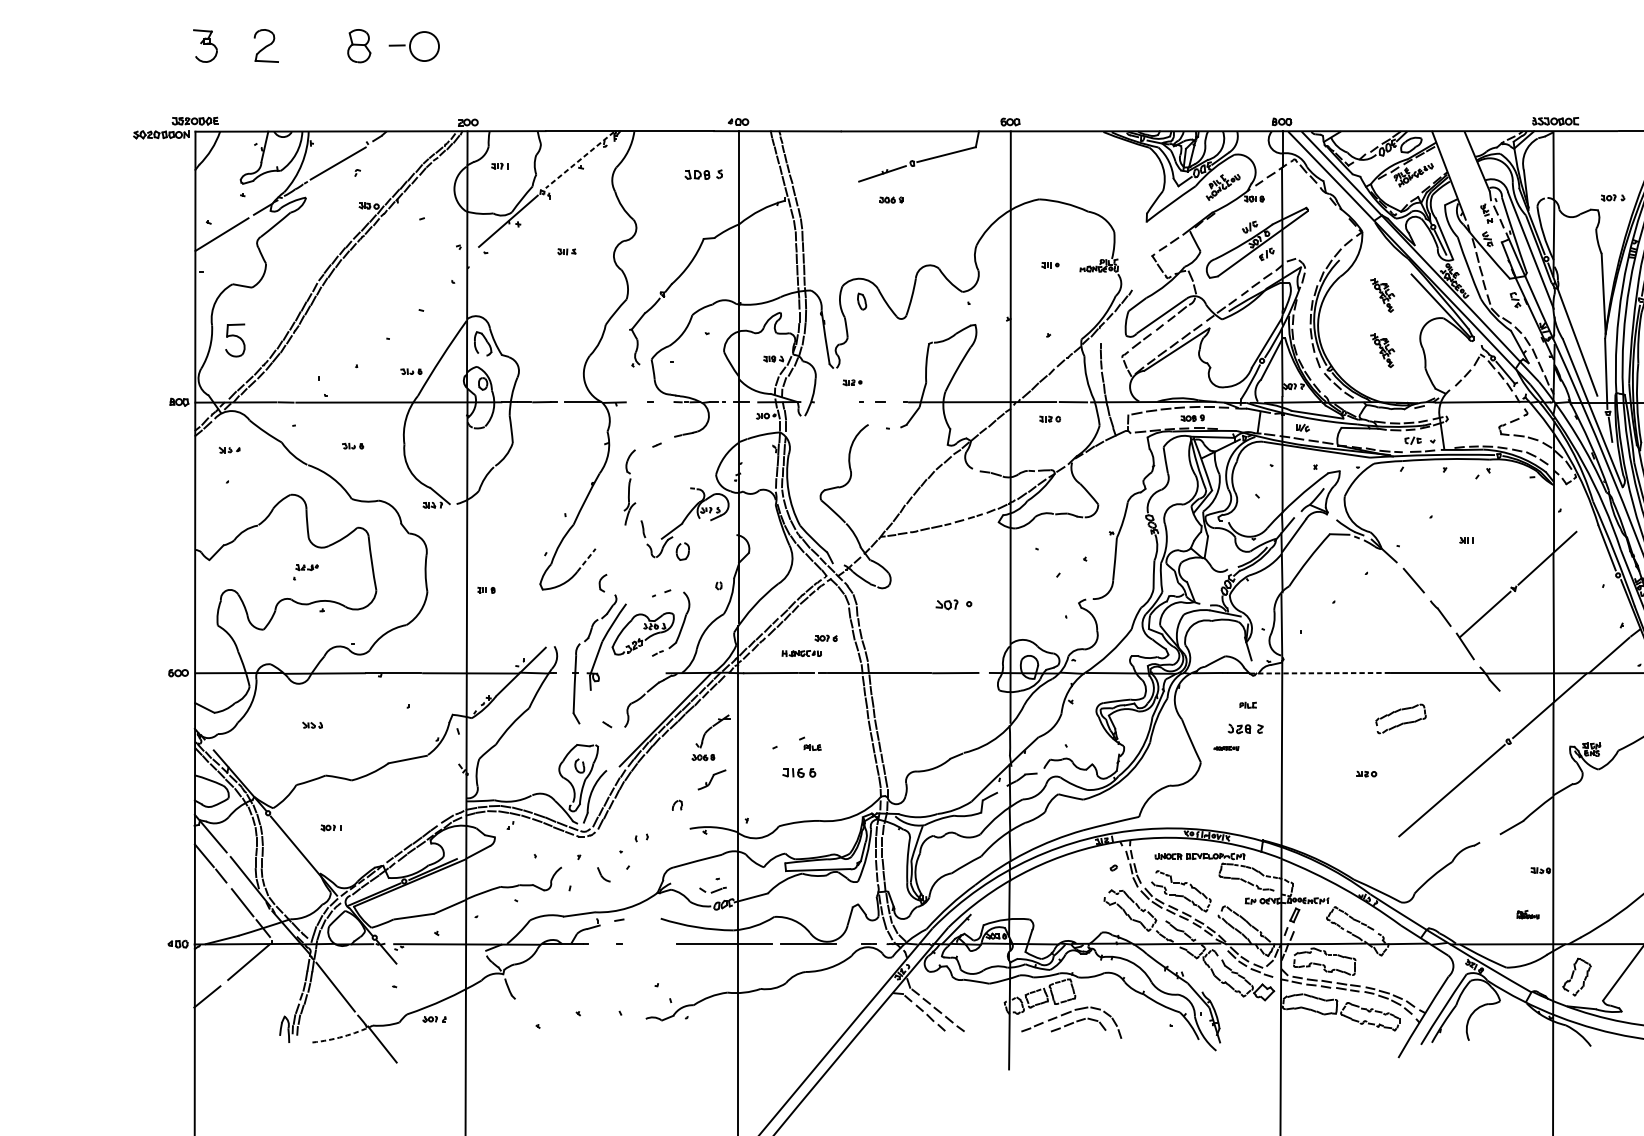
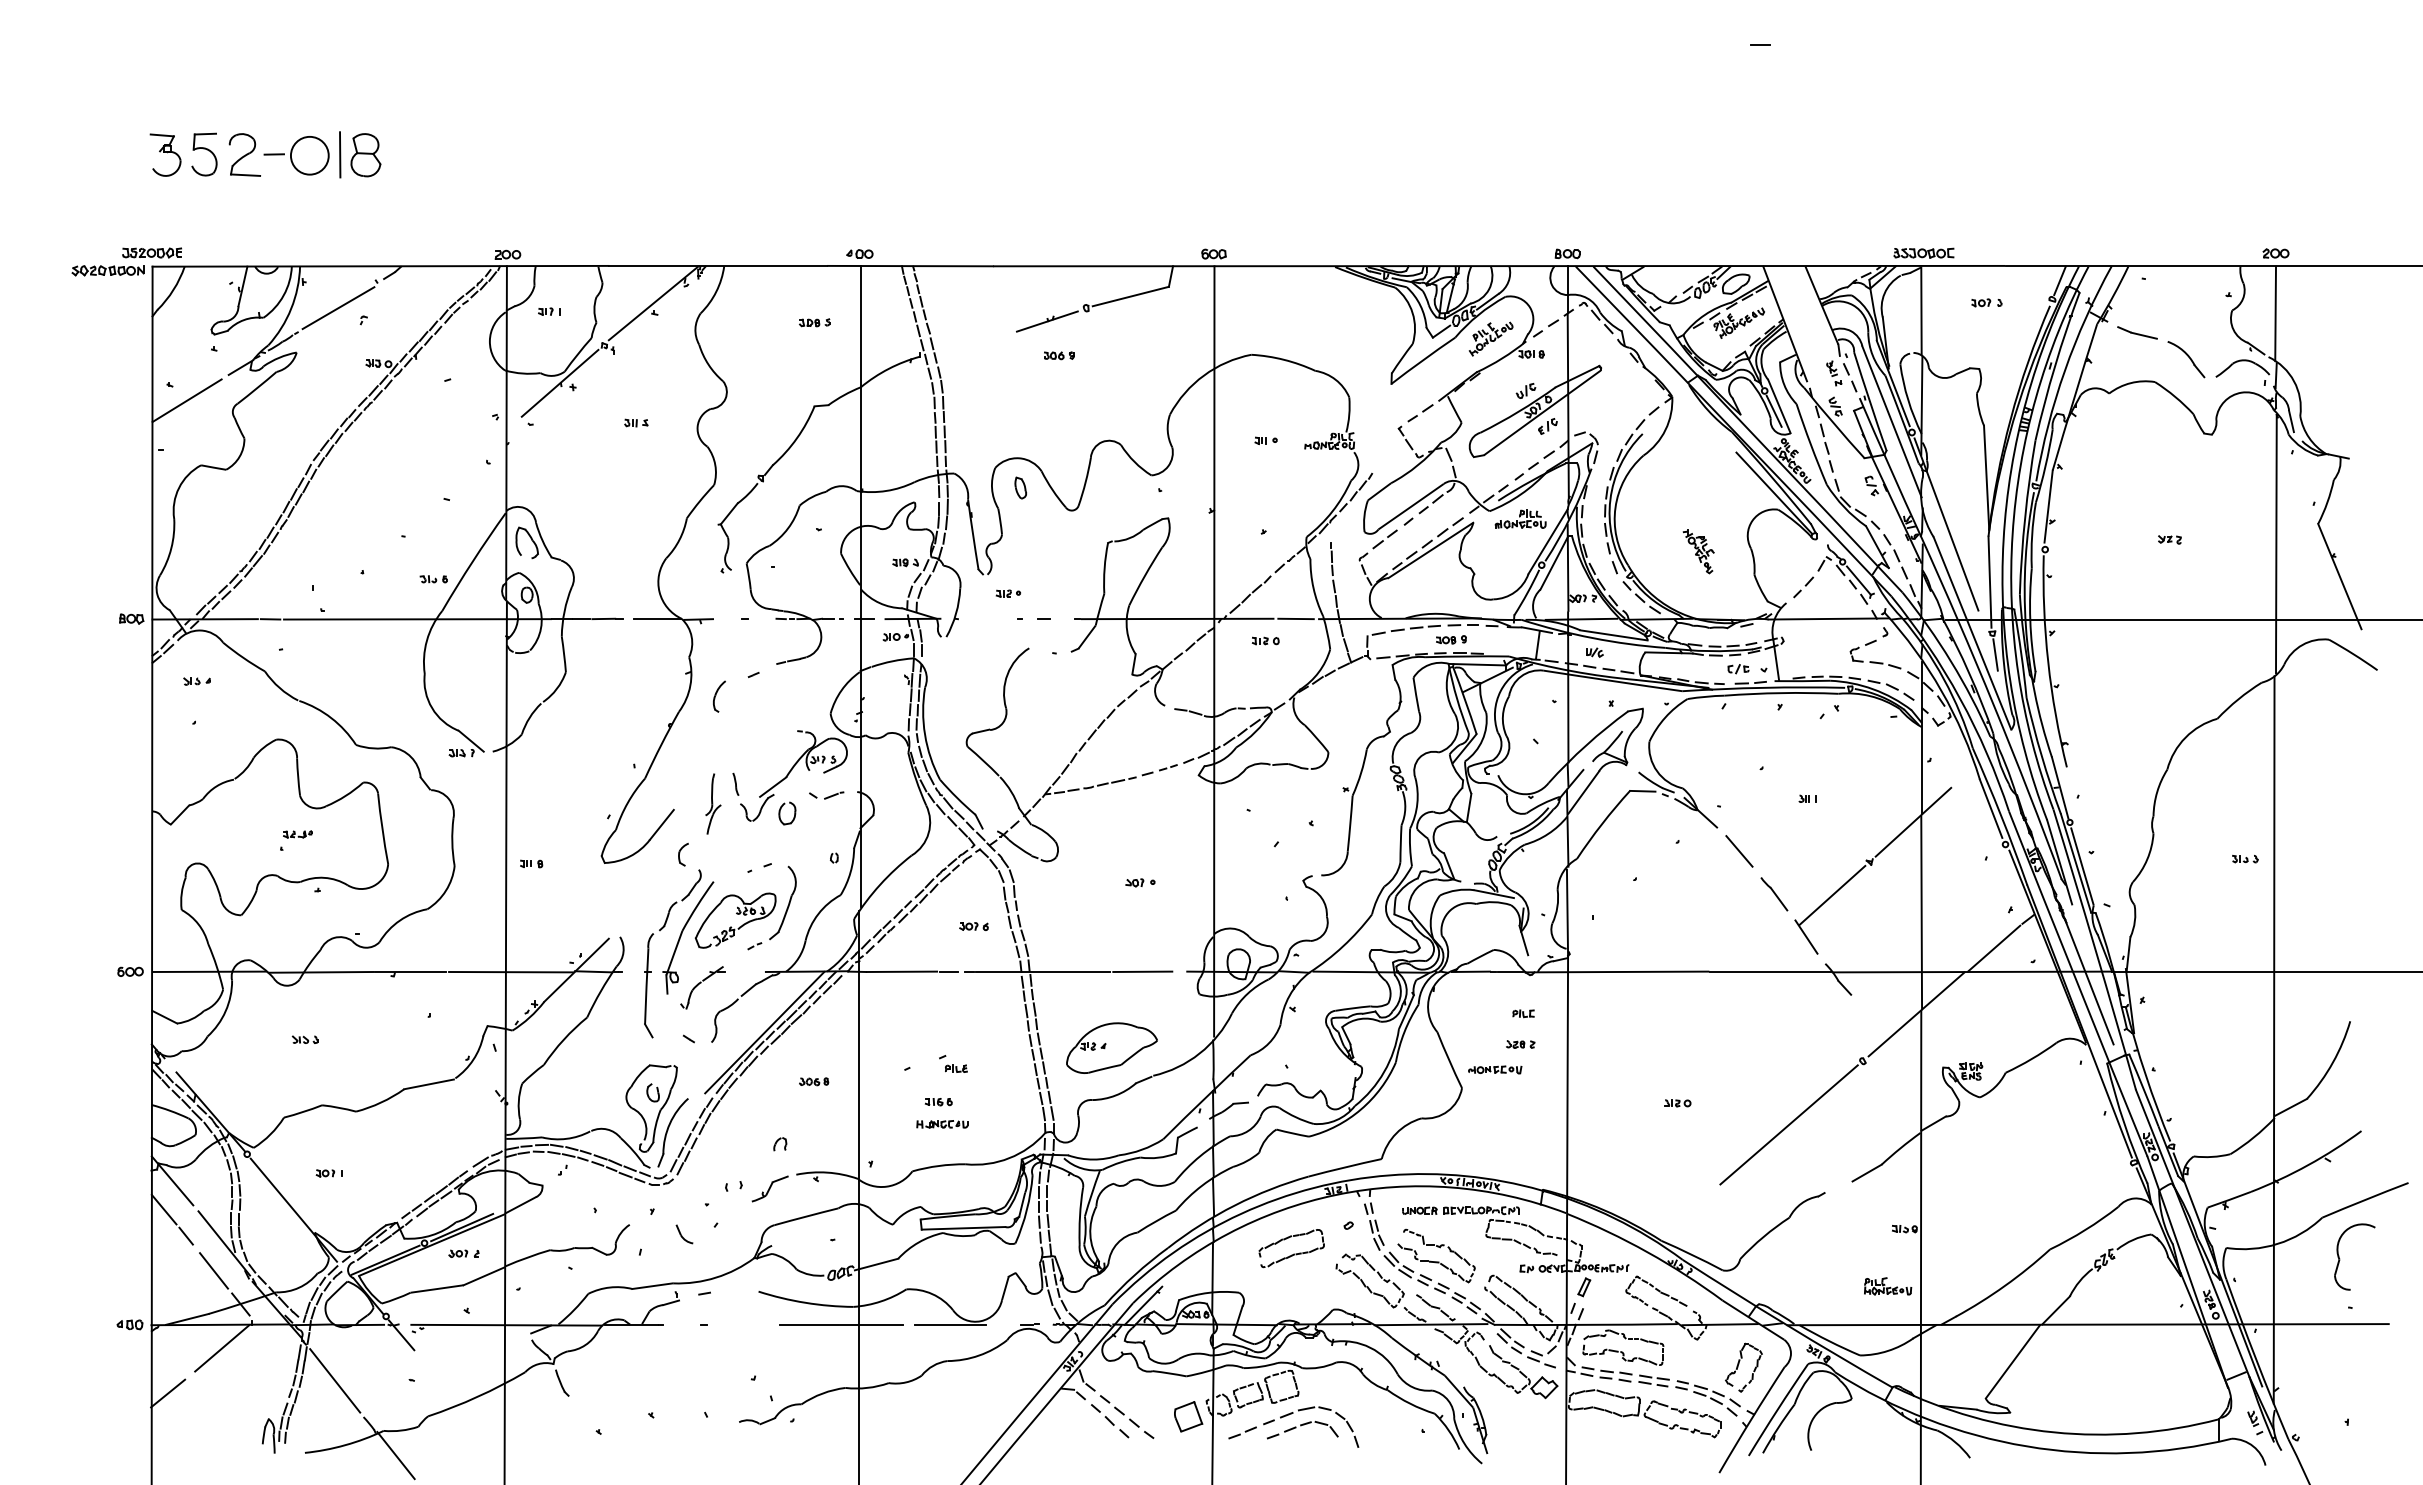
line: (339, 45) -> (340, 154), added
part: (414, 46) -> (296, 155), moved
line: (580, 159) -> (653, 303), dashed -> solid
part: (703, 174) -> (814, 322), size x0.62
part: (1612, 197) -> (1986, 302), moved
part: (1382, 295) -> (1698, 479), removed
part: (1245, 325) -> (1520, 518), added
part: (235, 340) -> (204, 154), moved
part: (352, 446) -> (357, 676), removed
part: (629, 501) -> (713, 803), moved
line: (586, 560) -> (662, 824), dashed -> solid
part: (954, 604) -> (1140, 882), size x0.62
part: (801, 653) -> (942, 1124), moved
line: (1319, 673) -> (1616, 972), dashed -> solid
part: (1400, 718) -> (1291, 1248), moved
part: (1245, 728) -> (1520, 1044), size x0.62
part: (712, 731) -> (702, 987), moved
part: (931, 731) -> (1111, 1047), added
part: (1226, 748) -> (1495, 1069), size x1.67
part: (798, 773) -> (938, 1102), size x0.62
part: (711, 779) -> (769, 1188), moved
part: (712, 890) -> (826, 795), moved
part: (1528, 914) -> (1888, 1286), size x1.67
part: (1576, 976) -> (1743, 1367), moved
part: (990, 1014) -> (1188, 1416), added
part: (434, 1019) -> (463, 1253), moved
arc: (343, 1036) -> (345, 1445), dashed -> solid

